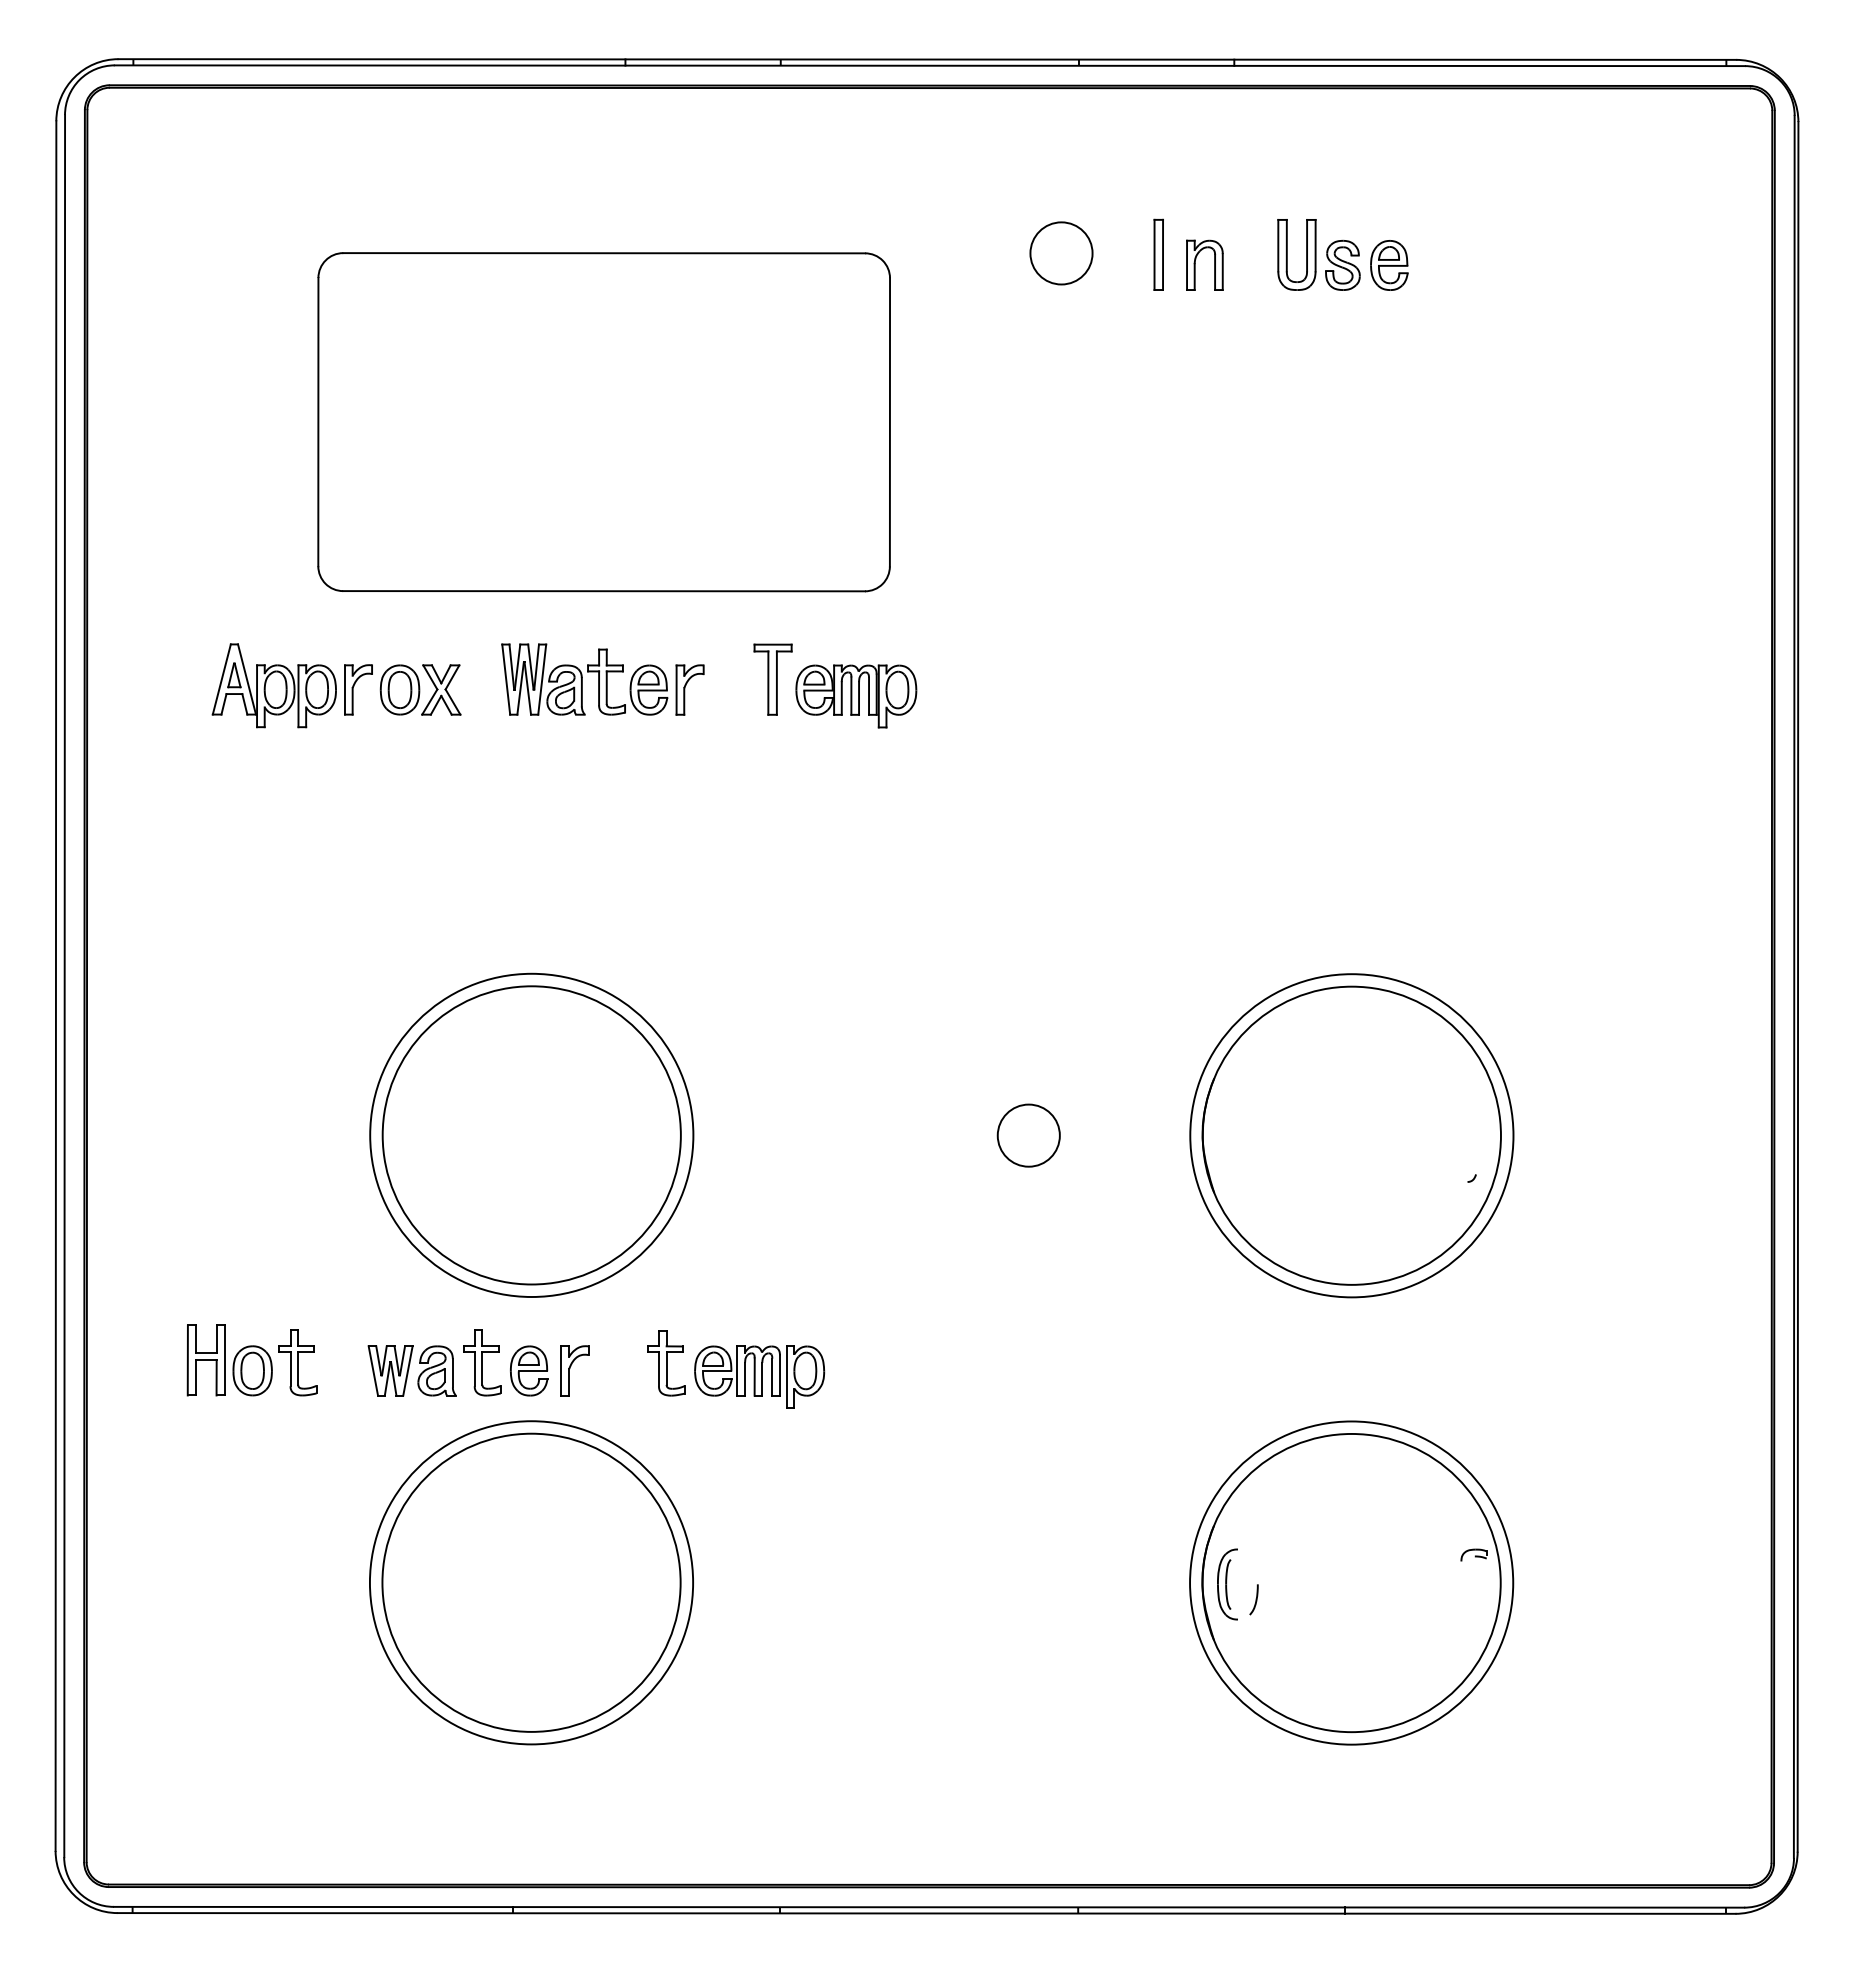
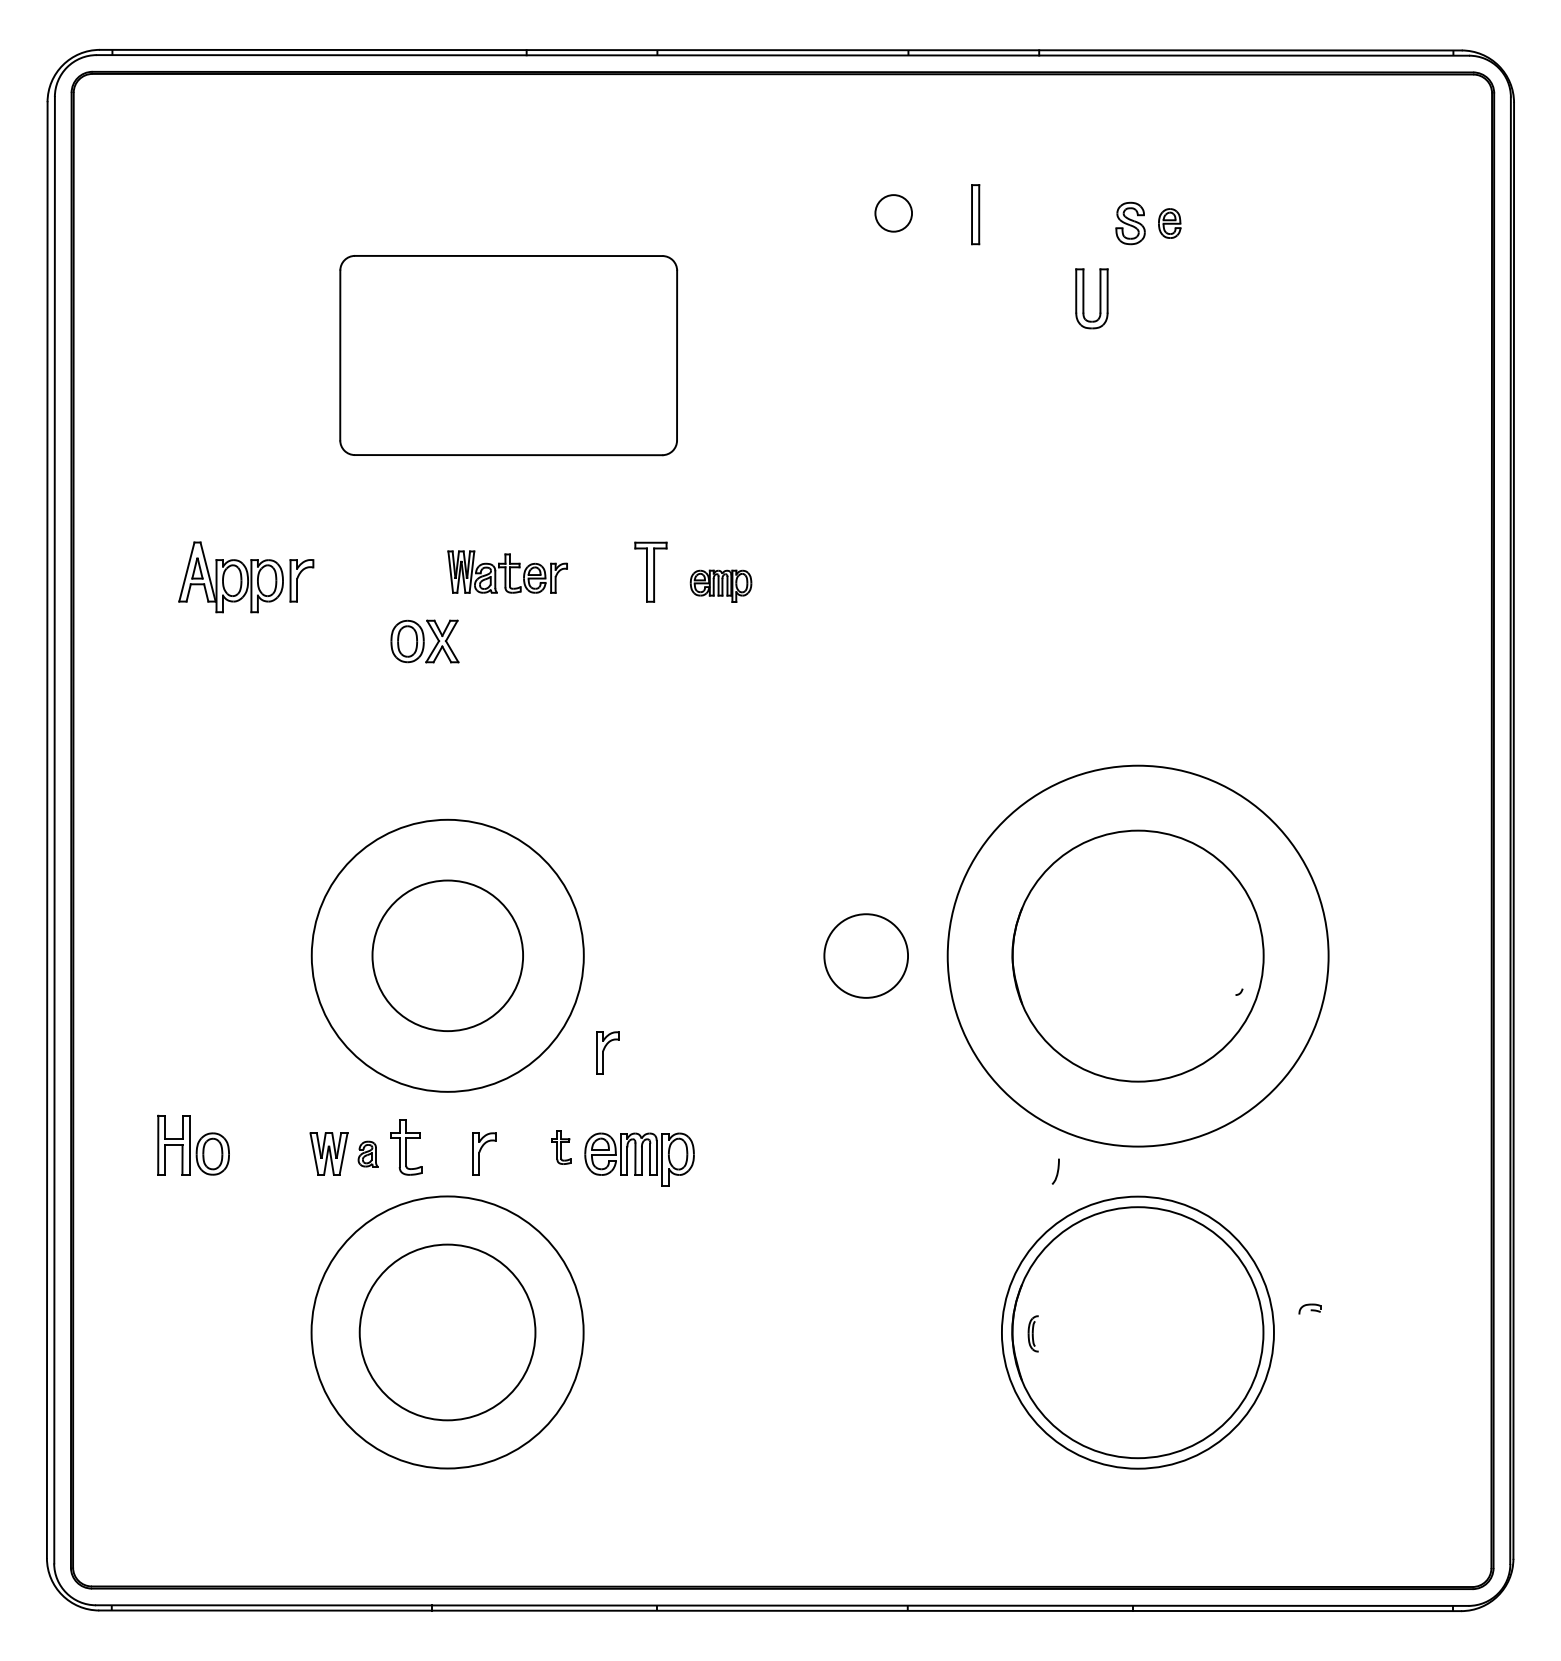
circle: (1061, 253) -> (893, 213), size x0.7
part: (1287, 254) -> (1083, 298), moved
part: (1195, 264) -> (1006, 222), removed
part: (1389, 265) -> (1169, 223), size x0.7
part: (603, 422) -> (508, 355), size x0.7
part: (602, 679) -> (507, 572), size x0.7
part: (420, 689) -> (424, 641), moved
part: (856, 696) -> (721, 586), size x0.6
circle: (531, 1135) -> (447, 955), size x0.6
circle: (1028, 1135) -> (865, 955), size x1.6
circle: (1351, 1135) -> (1137, 955), size x1.4
part: (721, 1250) -> (607, 1052), added
part: (297, 1362) -> (250, 1147), removed
part: (666, 1363) -> (561, 1147), size x0.6
part: (436, 1370) -> (367, 1153), size x0.6
part: (529, 1370) -> (445, 1153), removed
part: (1473, 1554) -> (1309, 1308), moved
circle: (531, 1582) -> (447, 1332), size x0.7
part: (1227, 1584) -> (1033, 1333), size x0.6
curve: (1255, 1599) -> (1057, 1171), moved

